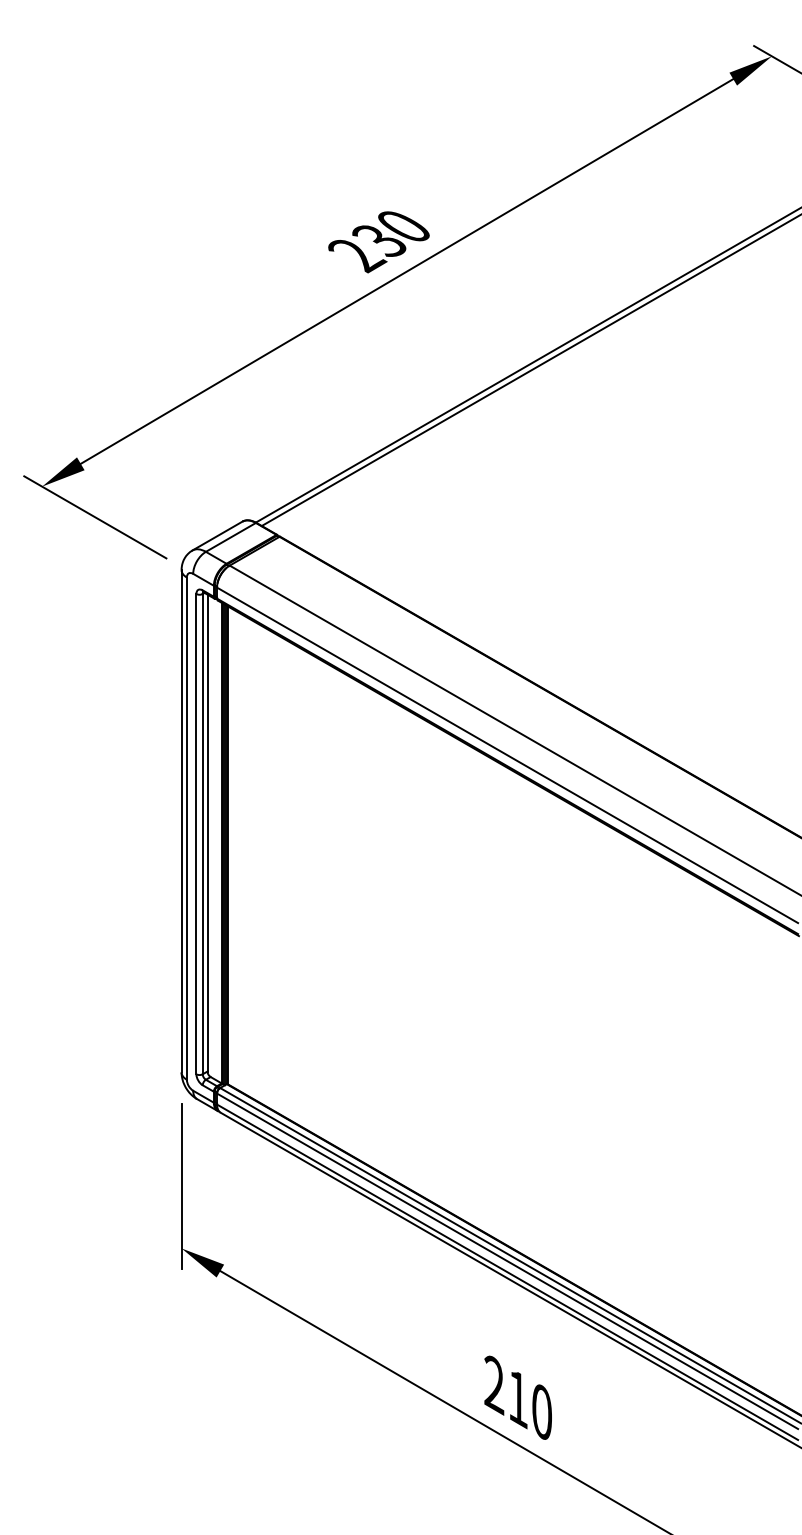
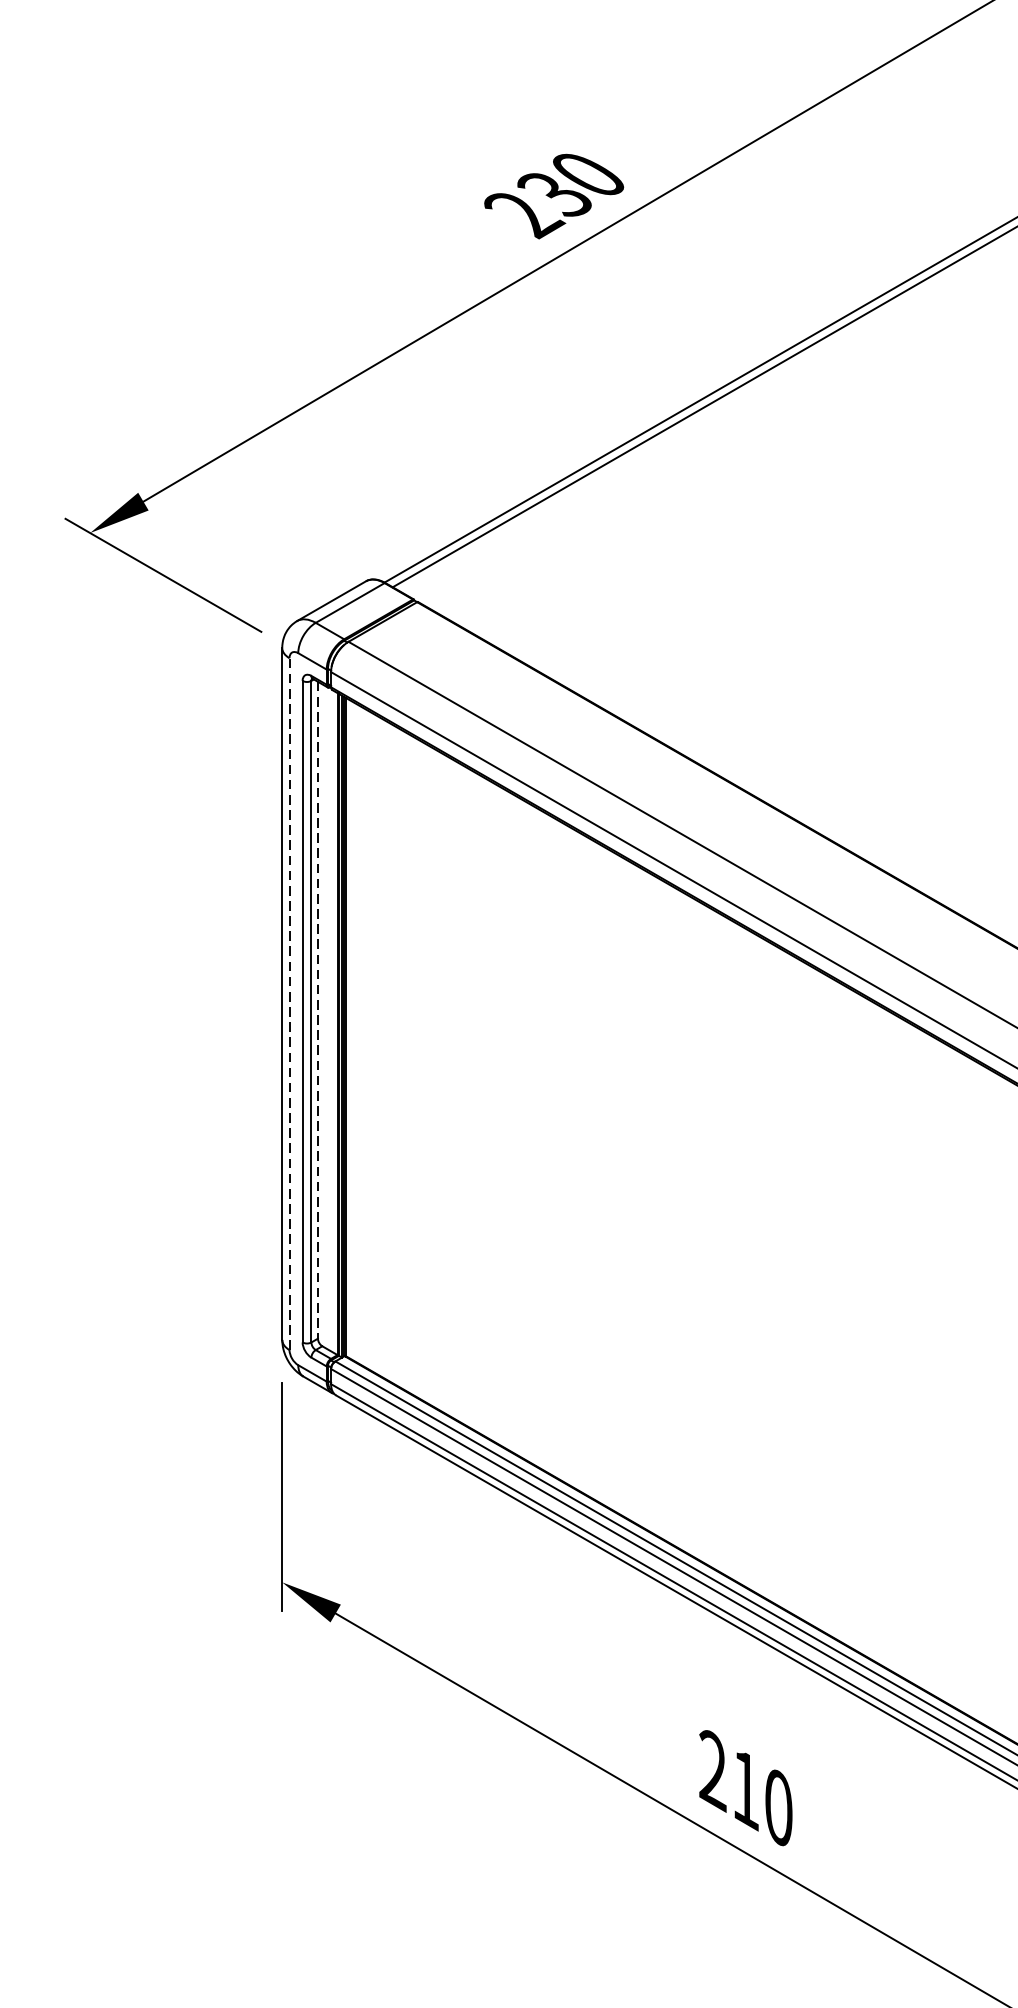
line: (186, 828) -> (289, 1003), solid -> dashed
line: (207, 833) -> (317, 1010), solid -> dashed

